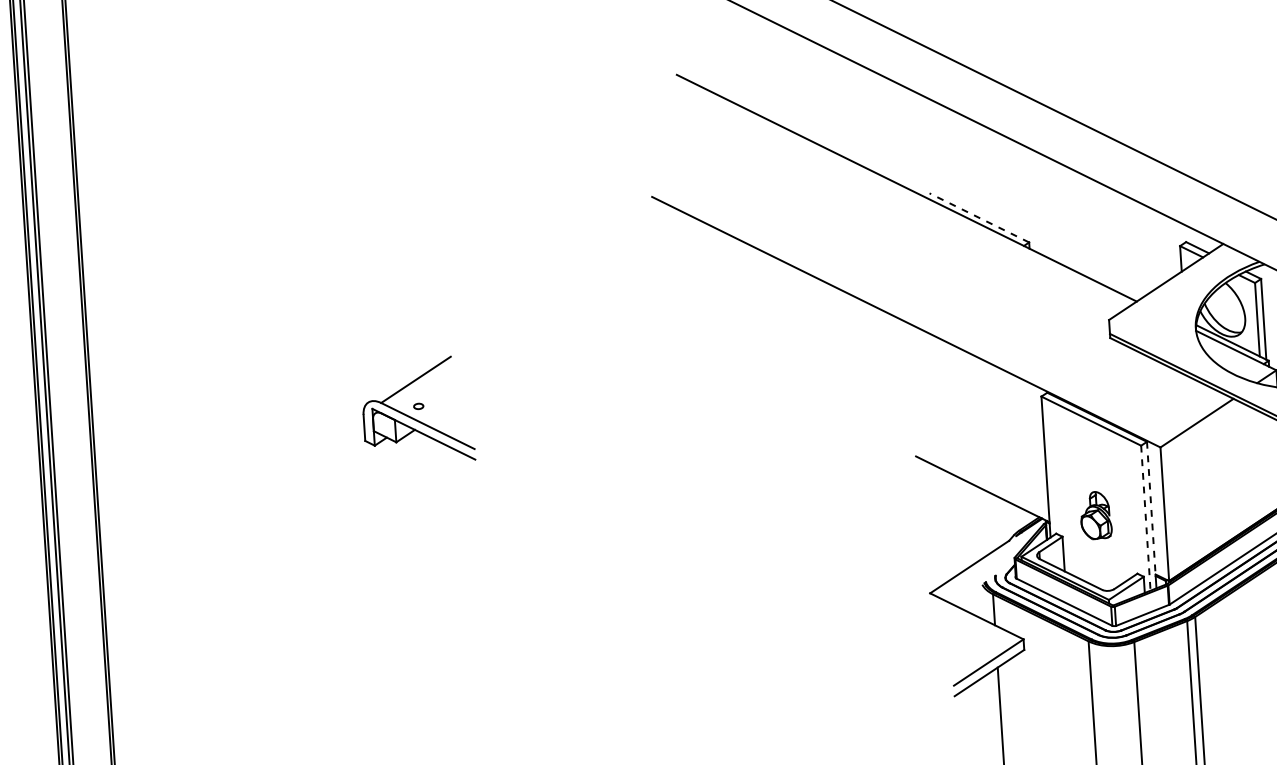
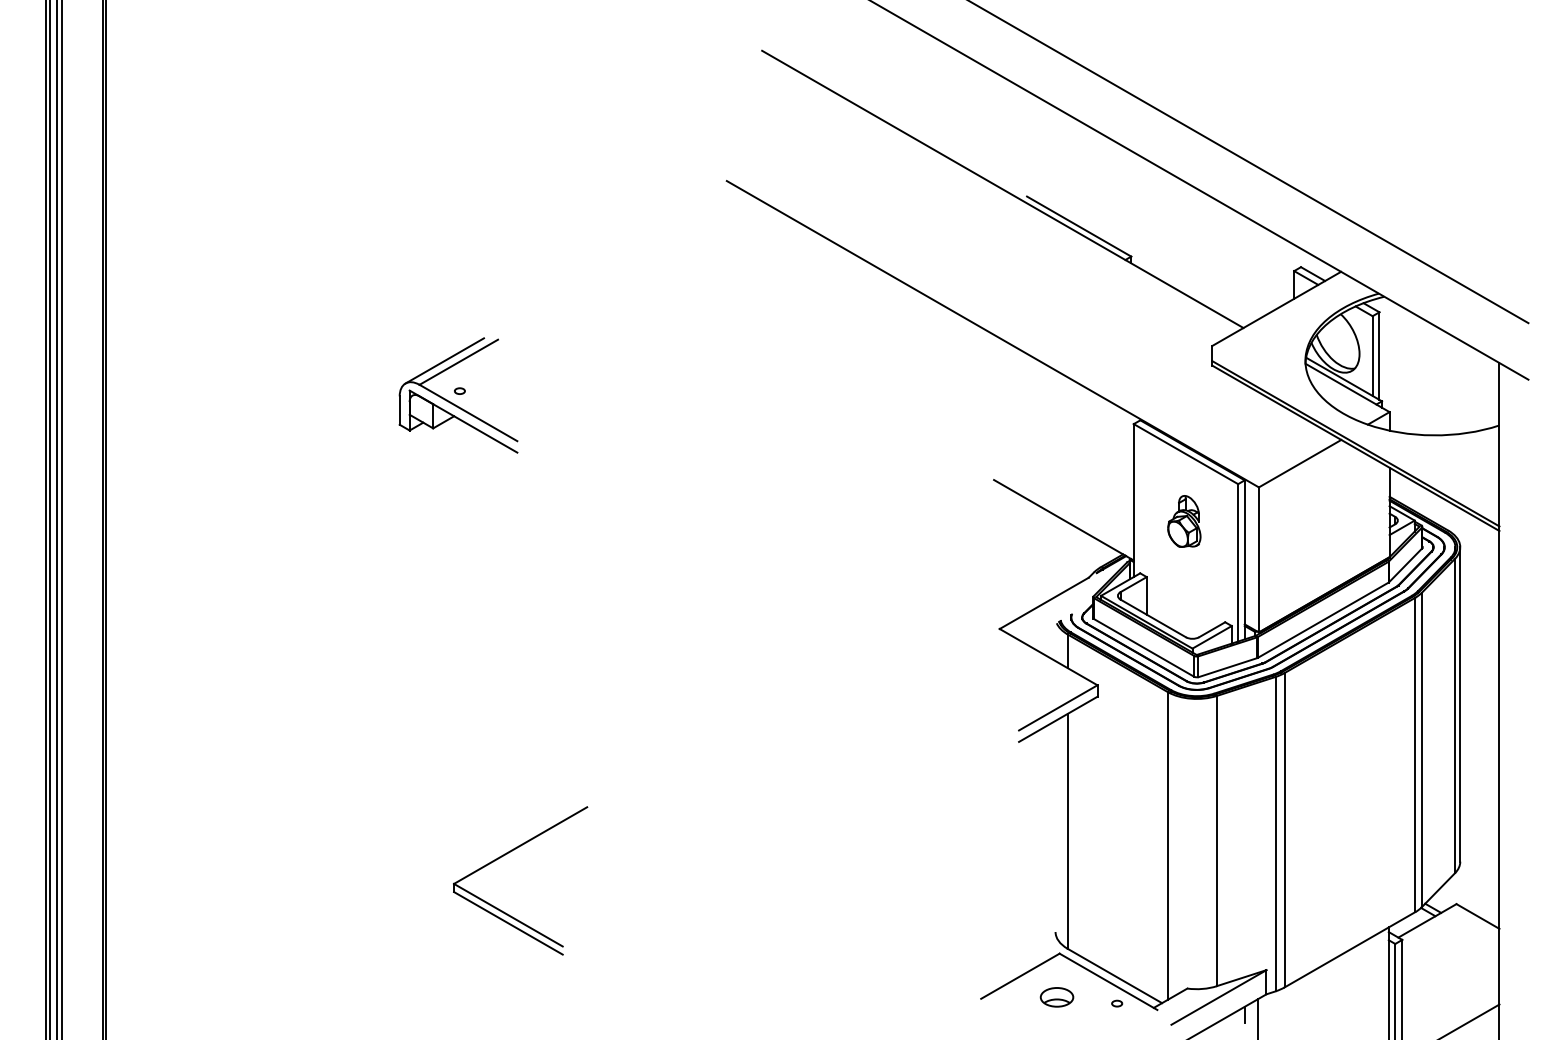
line: (978, 217) -> (1078, 226), dashed -> solid
line: (402, 379) -> (444, 360), added
line: (1151, 509) -> (1244, 553), dashed -> solid
part: (1096, 515) -> (1184, 521), moved
line: (1146, 517) -> (1238, 562), dashed -> solid

